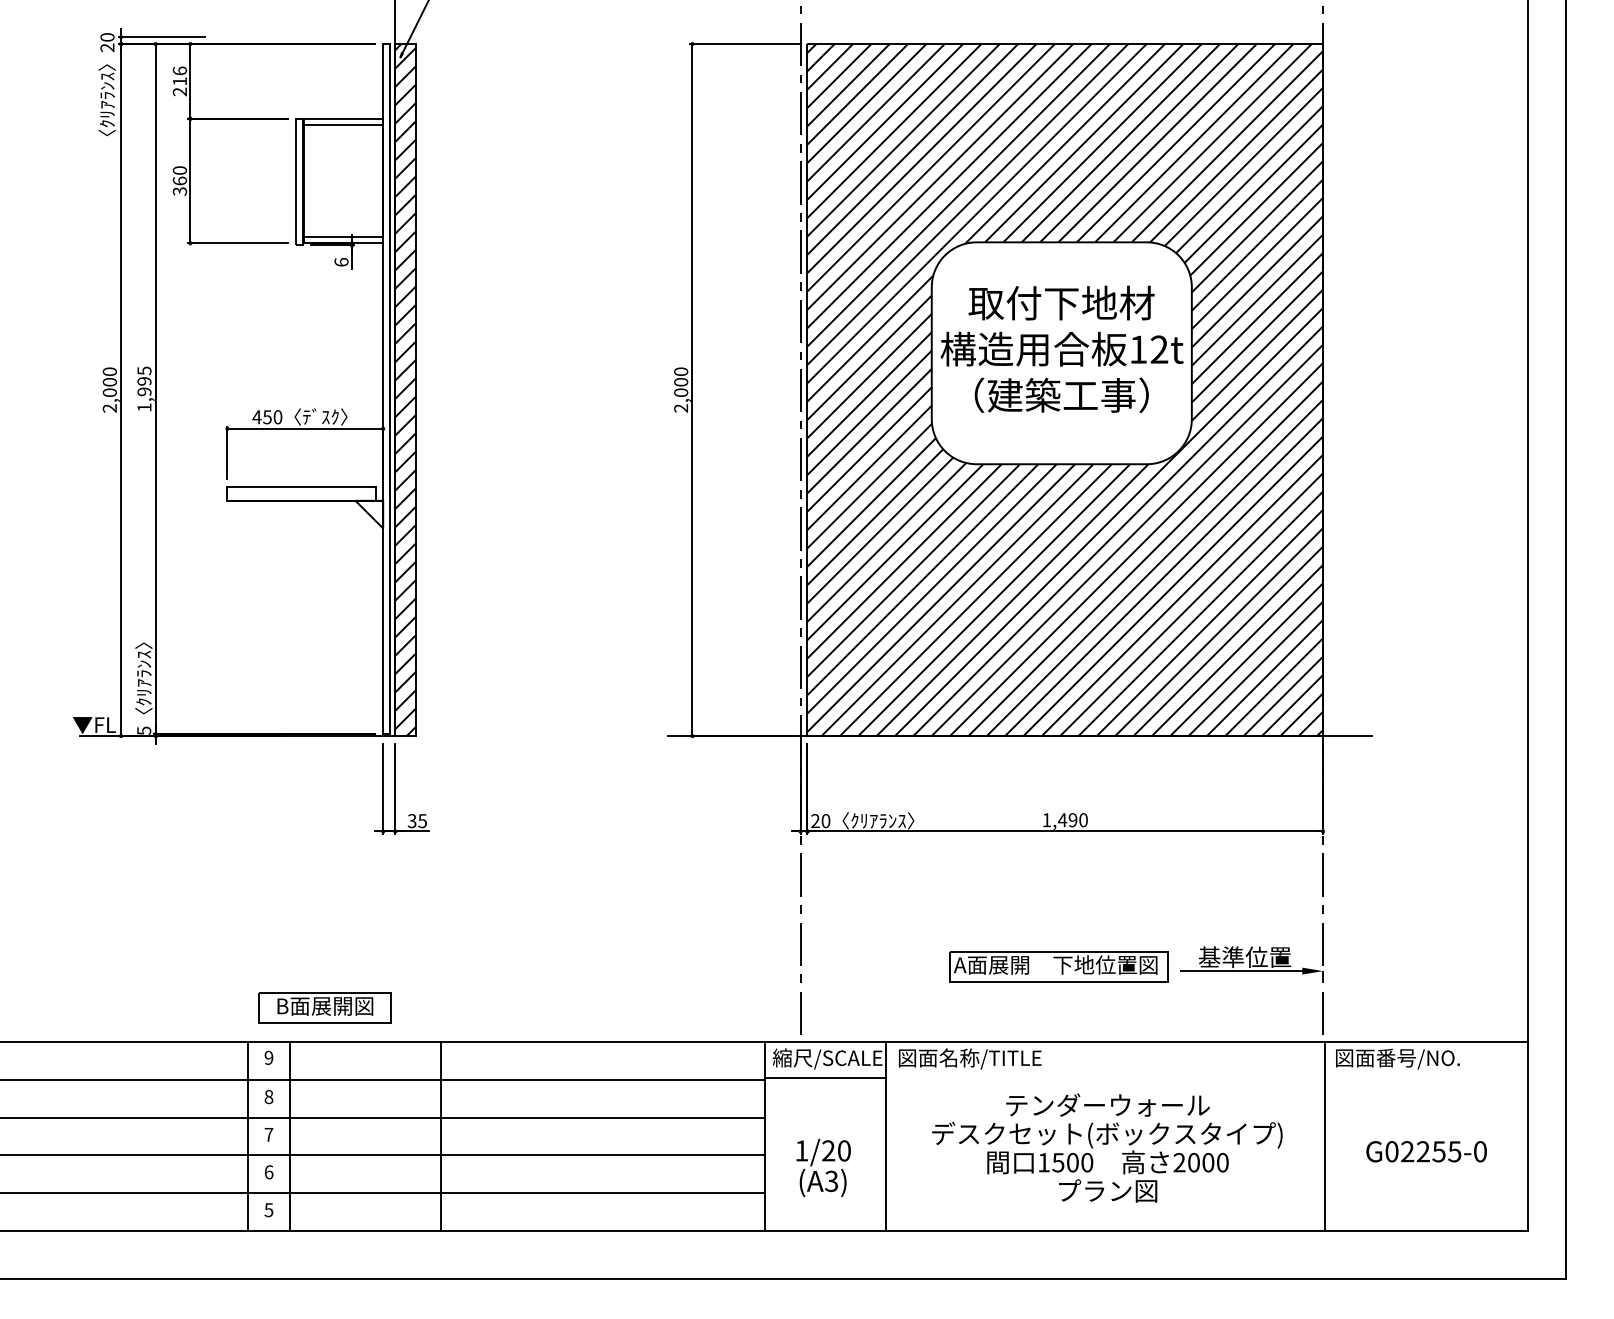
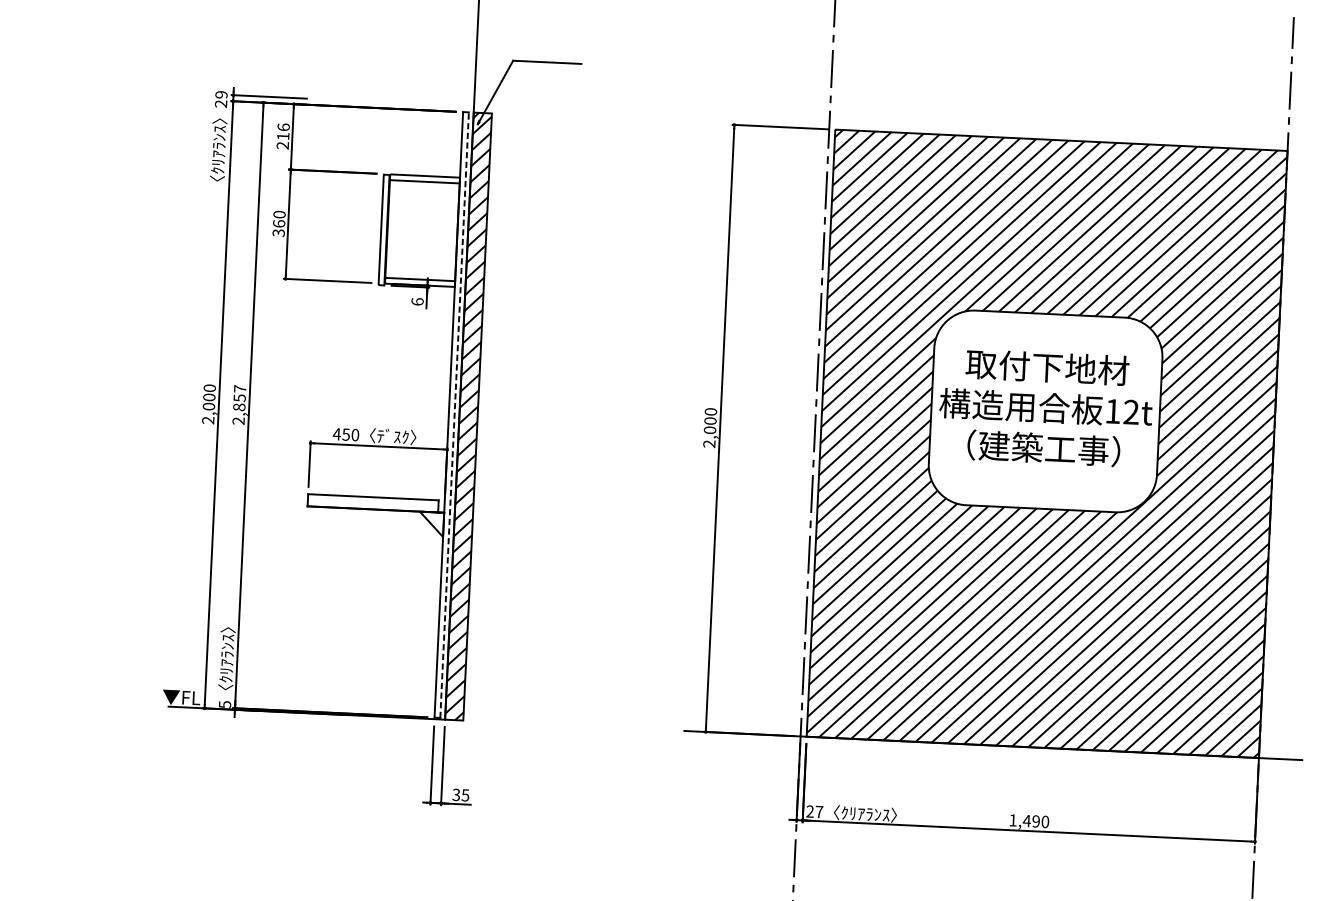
text: (107, 37) -> (221, 94), 20 -> 29
text: (144, 388) -> (239, 404), 1,995 -> 2,857
line: (389, 388) -> (454, 414), solid -> dashed
text: (825, 821) -> (818, 812), 20 -> 27

